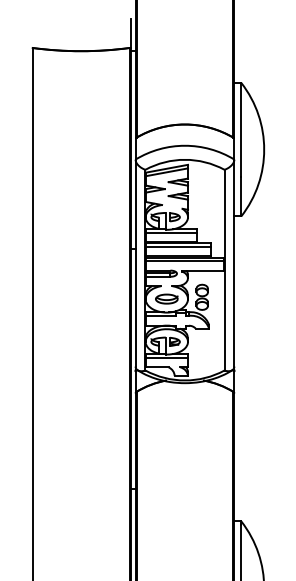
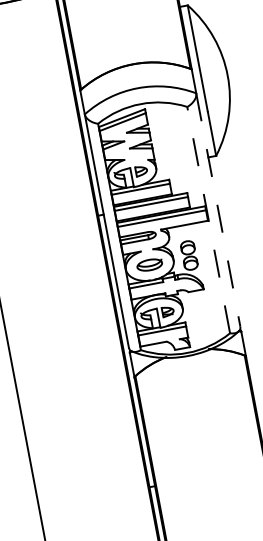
line: (234, 263) -> (218, 210), solid -> dashed
line: (224, 269) -> (208, 219), solid -> dashed

